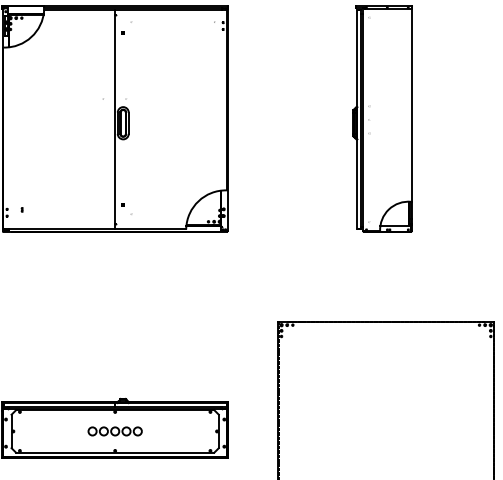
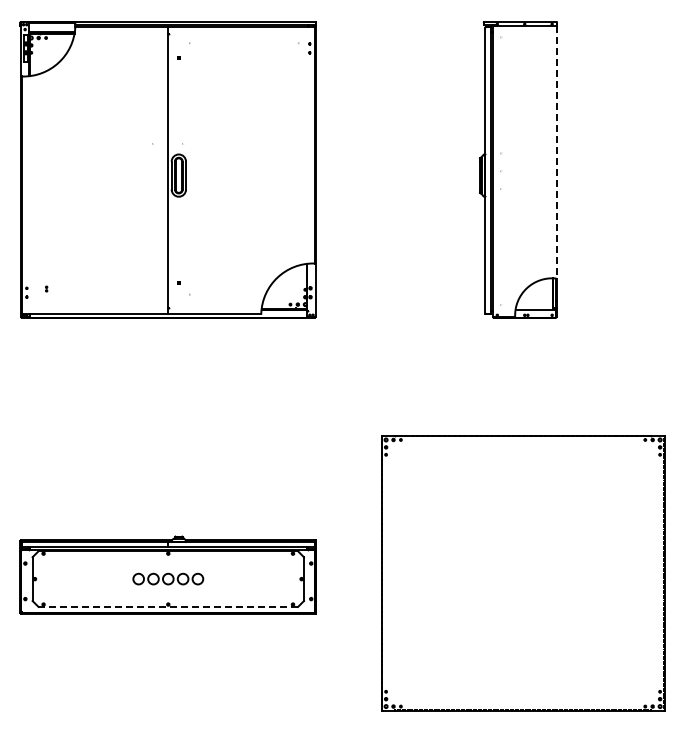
line: (411, 106) -> (556, 153), solid -> dashed
line: (115, 452) -> (168, 606), solid -> dashed

